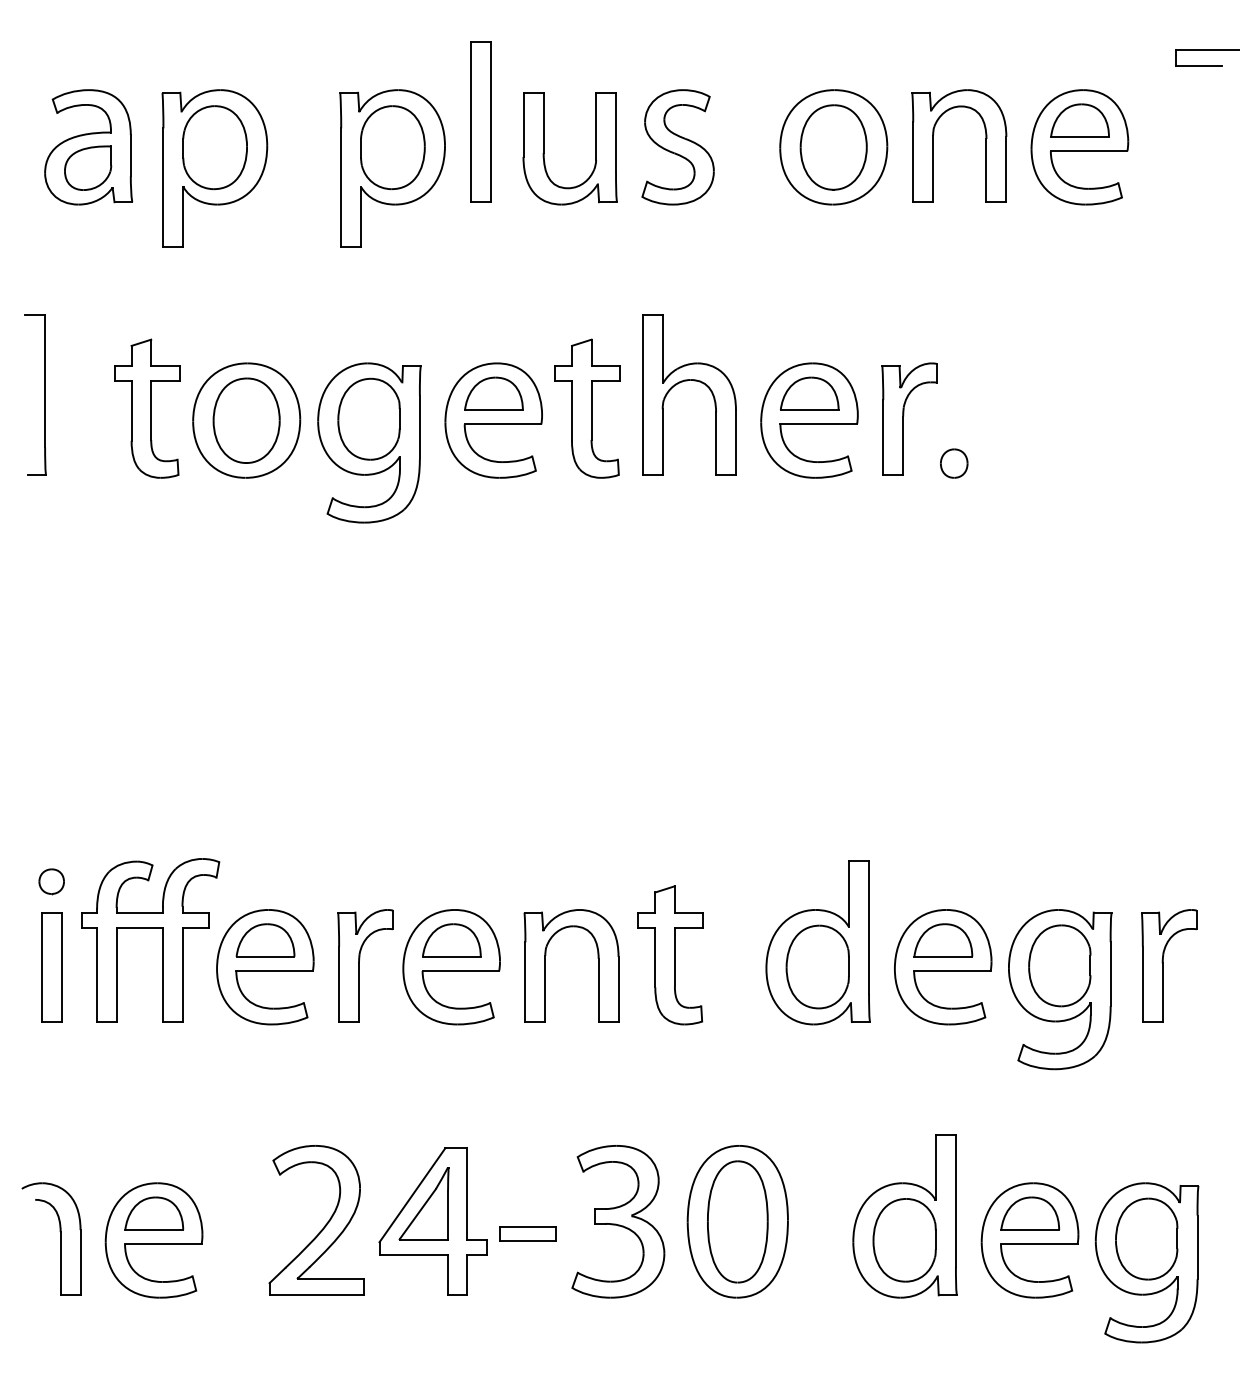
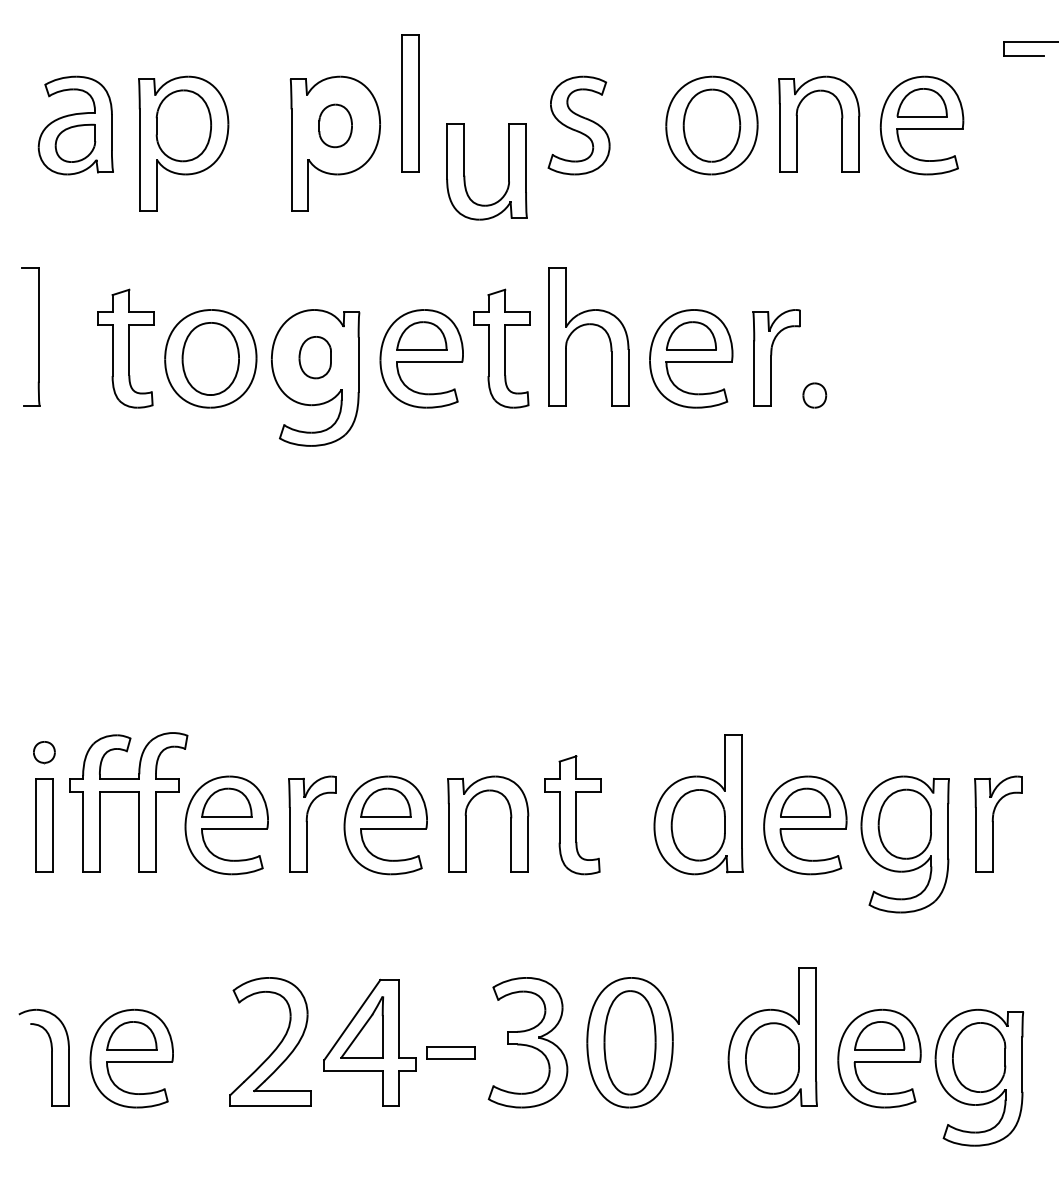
part: (392, 147) -> (335, 125), size x0.6
part: (544, 148) -> (465, 171), moved
part: (368, 418) -> (314, 357), size x0.6

